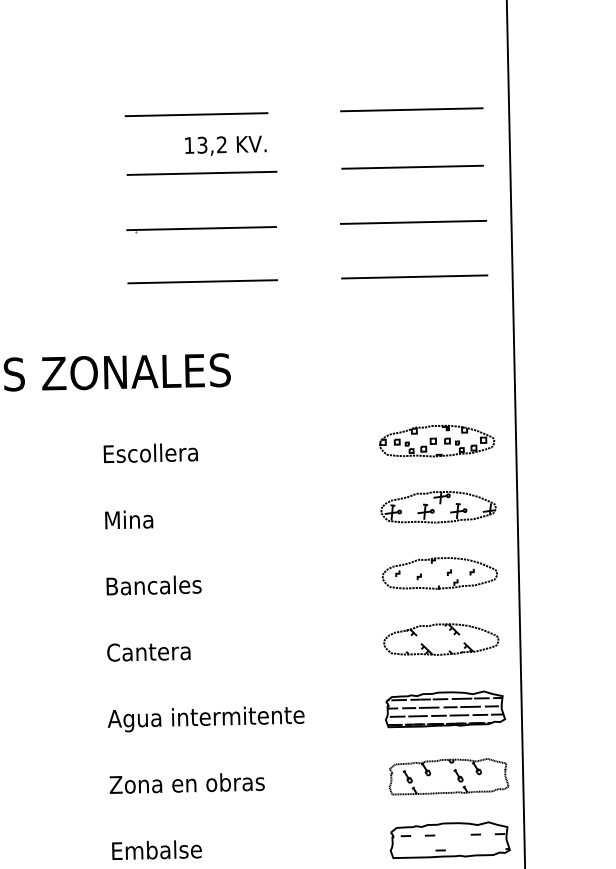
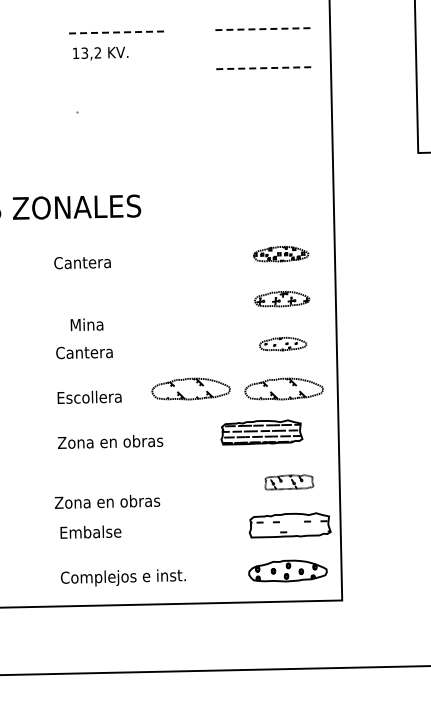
line: (412, 110) -> (264, 29), solid -> dashed
line: (196, 114) -> (117, 32), solid -> dashed
text: (225, 145) -> (100, 53), moved
line: (413, 167) -> (265, 68), solid -> dashed
line: (201, 173) -> (121, 72), removed
line: (412, 222) -> (264, 105), removed
line: (200, 228) -> (120, 109), removed
line: (413, 276) -> (265, 142), removed
line: (201, 281) -> (121, 145), removed
part: (436, 440) -> (280, 253), size x0.7
text: (150, 453) -> (86, 262), Escollera -> Cantera
part: (437, 506) -> (281, 298), size x0.7
text: (128, 519) -> (86, 324), moved
part: (438, 572) -> (282, 343), size x0.6
text: (153, 585) -> (88, 352), Bancales -> Cantera
part: (303, 638) -> (190, 388), added
text: (154, 651) -> (89, 397), Cantera -> Escollera
part: (444, 709) -> (261, 432), moved
text: (206, 719) -> (124, 443), Agua intermitente -> Zona en obras
part: (449, 777) -> (289, 482), size x0.6
text: (187, 782) -> (107, 501), moved

